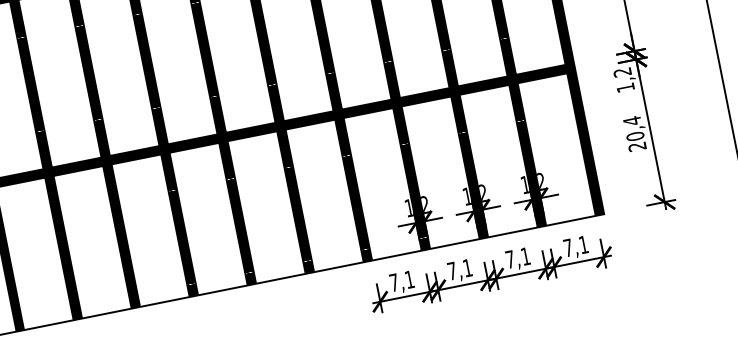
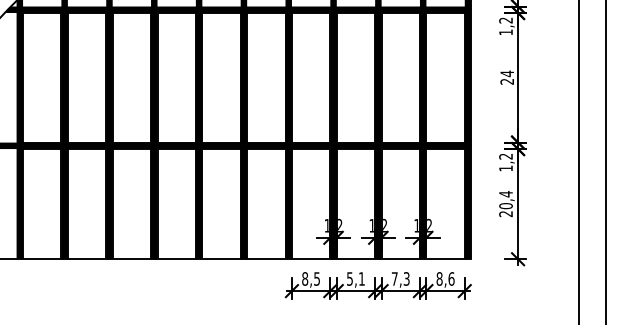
text: (575, 245) -> (445, 278), 7,1 -> 8,6
text: (525, 255) -> (406, 278), 7,1 -> 7,3
text: (451, 270) -> (349, 278), 7,1 -> 5,1
text: (401, 280) -> (310, 278), 7,1 -> 8,5

